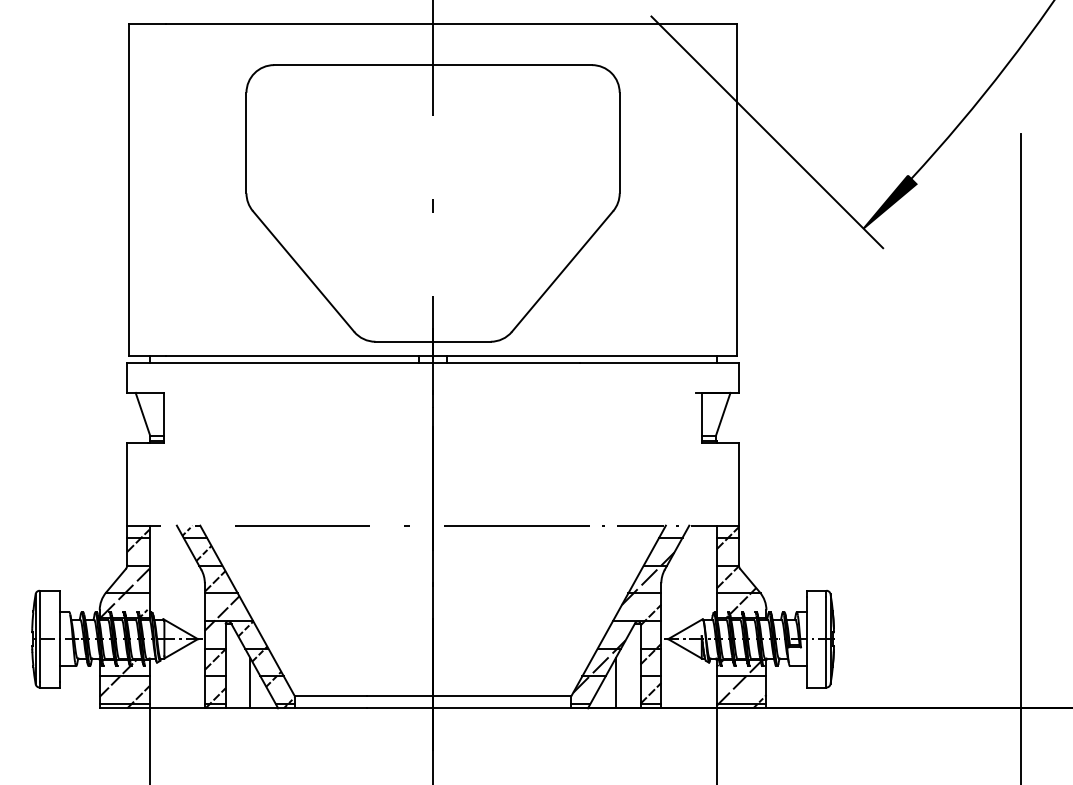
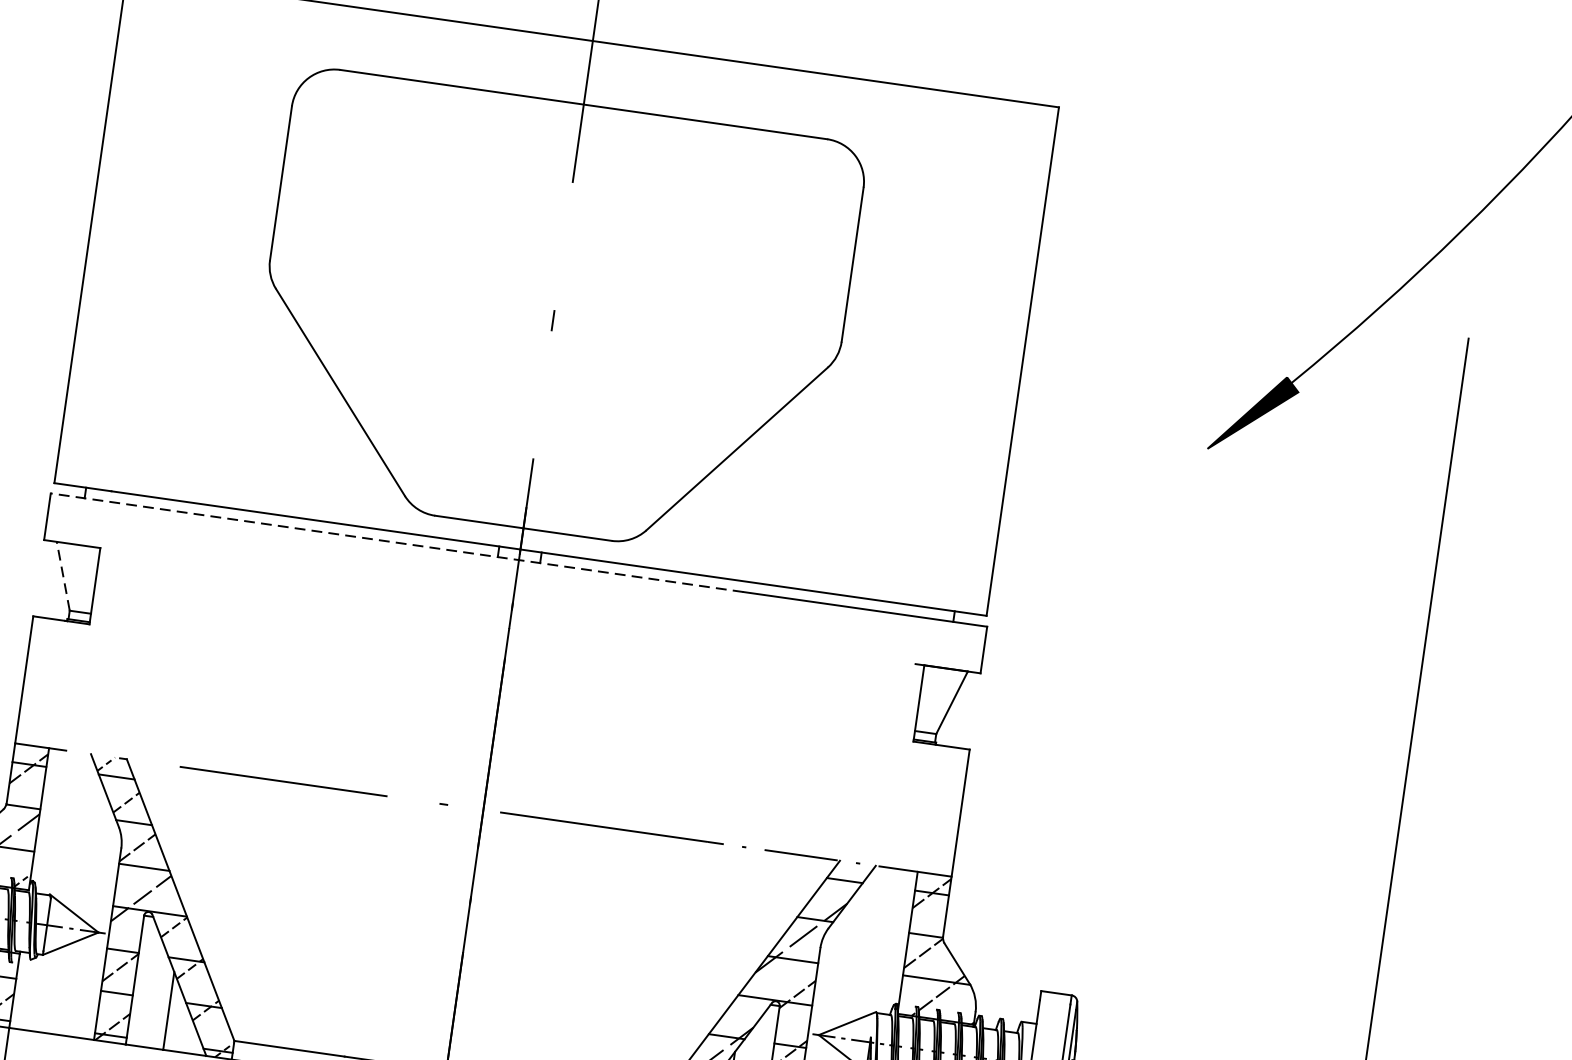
line: (767, 132) -> (1081, 280), removed
line: (353, 362) -> (397, 542), solid -> dashed
line: (142, 414) -> (62, 576), solid -> dashed

